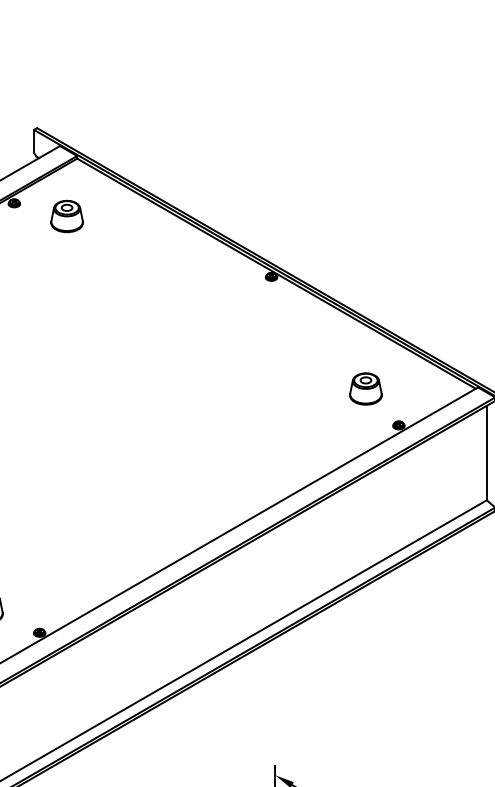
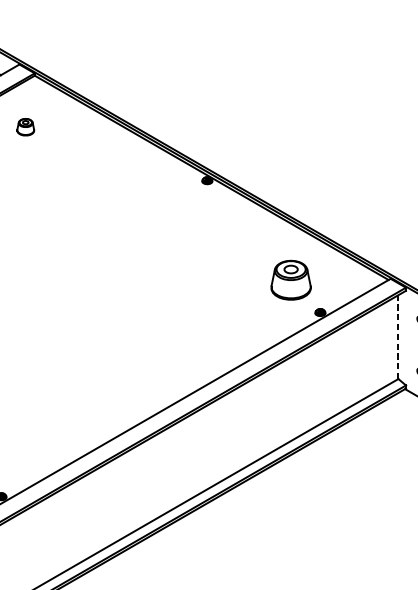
part: (66, 216) -> (25, 127), size x0.6
part: (365, 388) -> (290, 279), size x1.4
line: (486, 452) -> (398, 336), solid -> dashed

